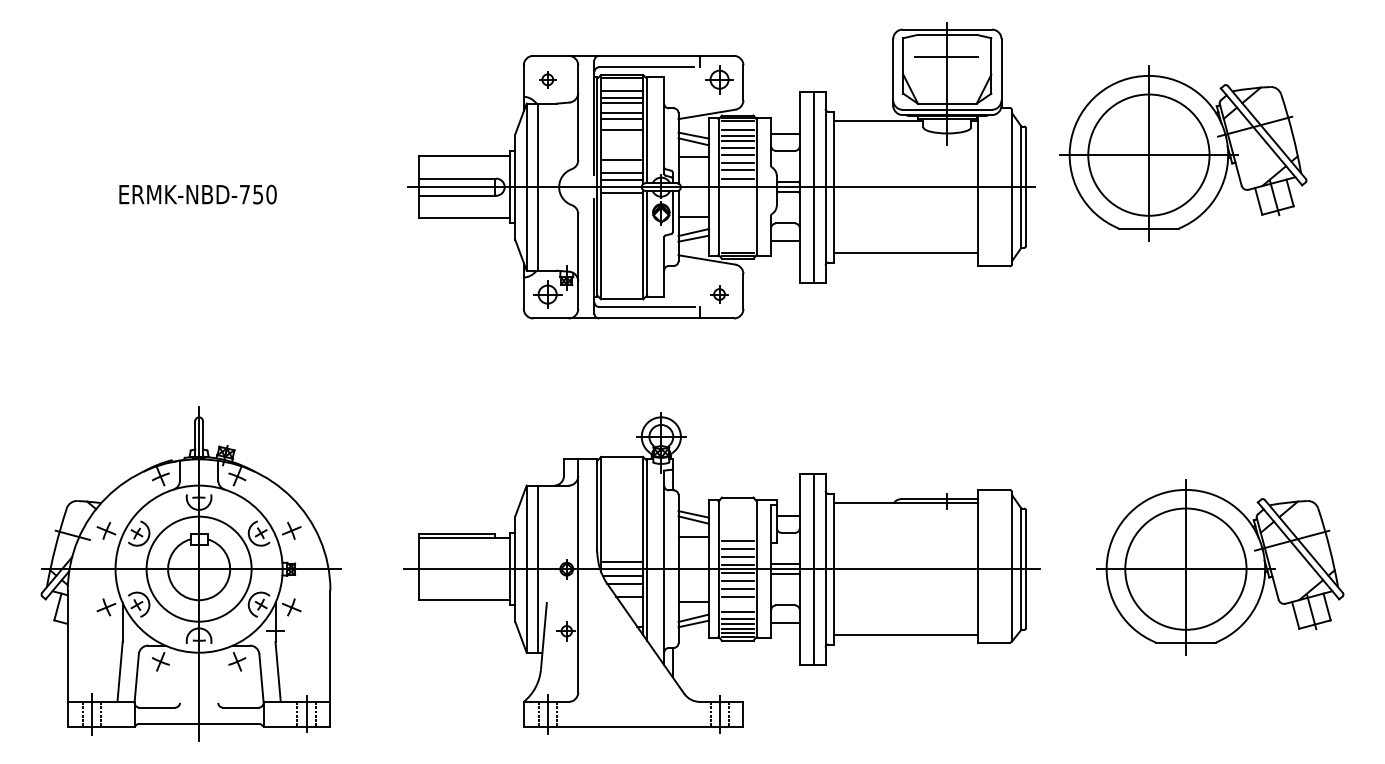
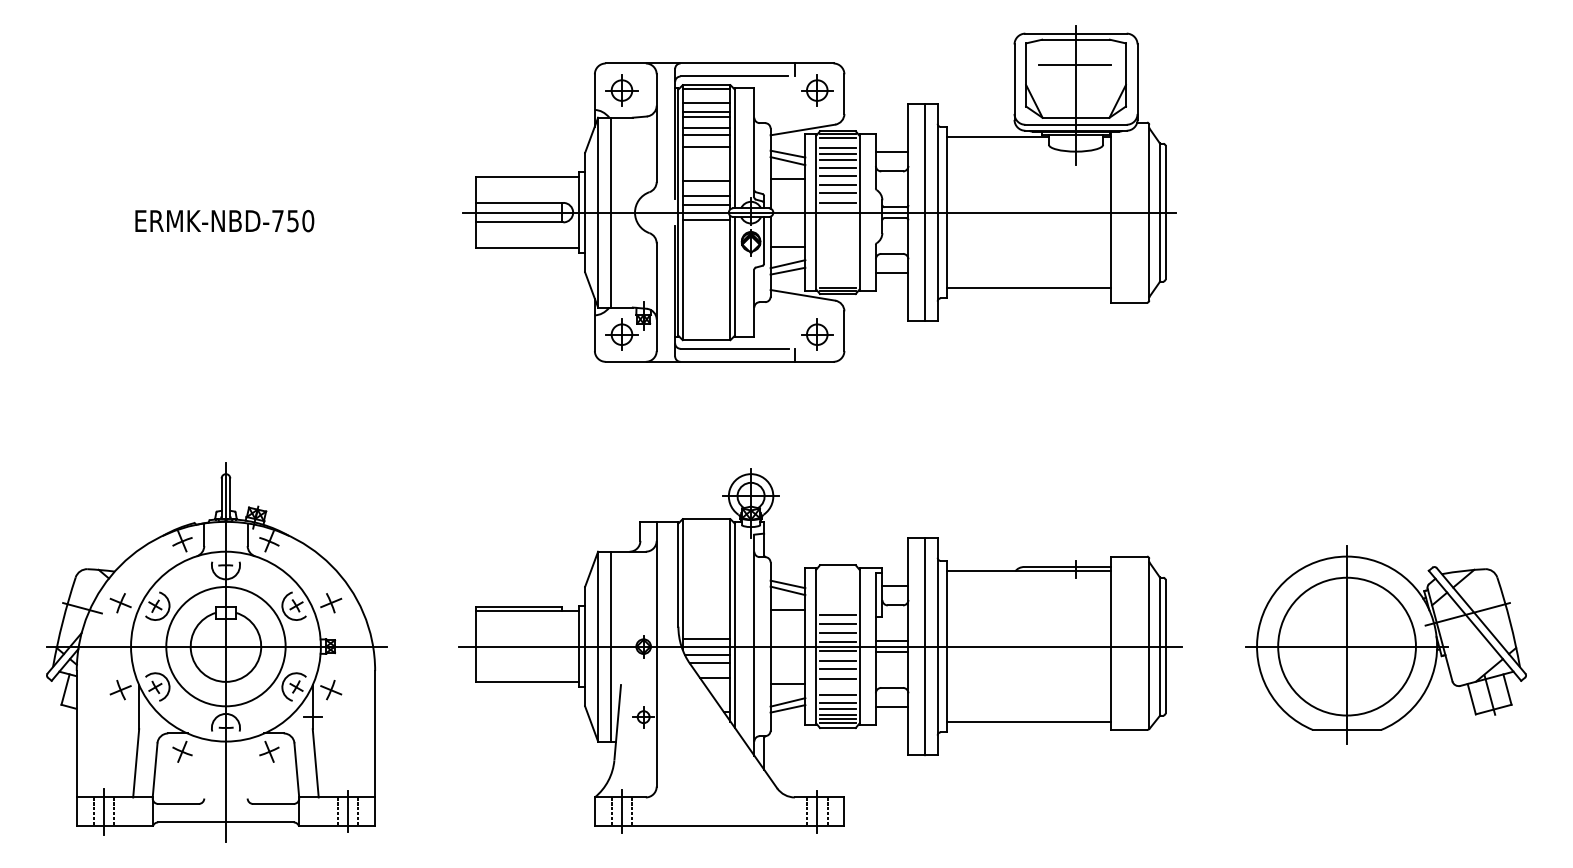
part: (547, 79) -> (621, 90), size x1.67
part: (1183, 153) -> (1344, 174), removed
part: (719, 294) -> (817, 334), size x1.67

